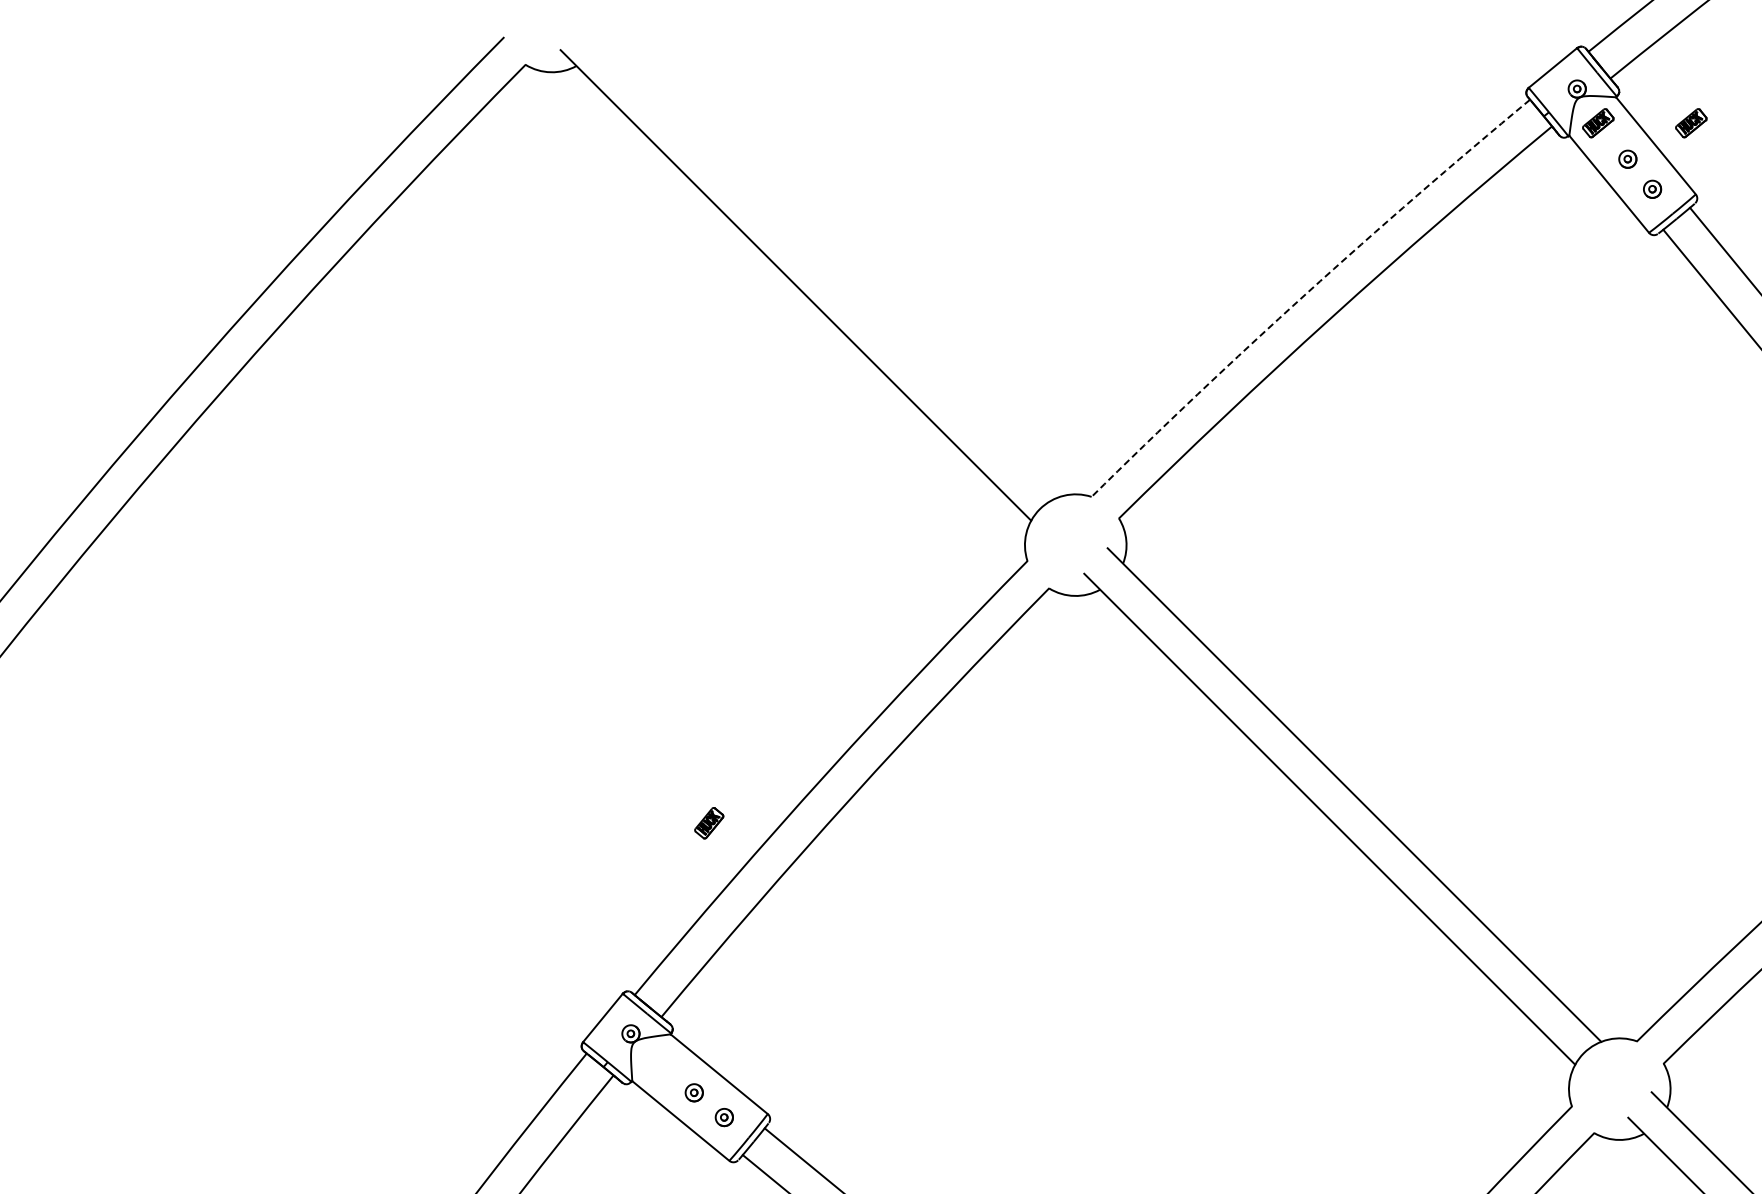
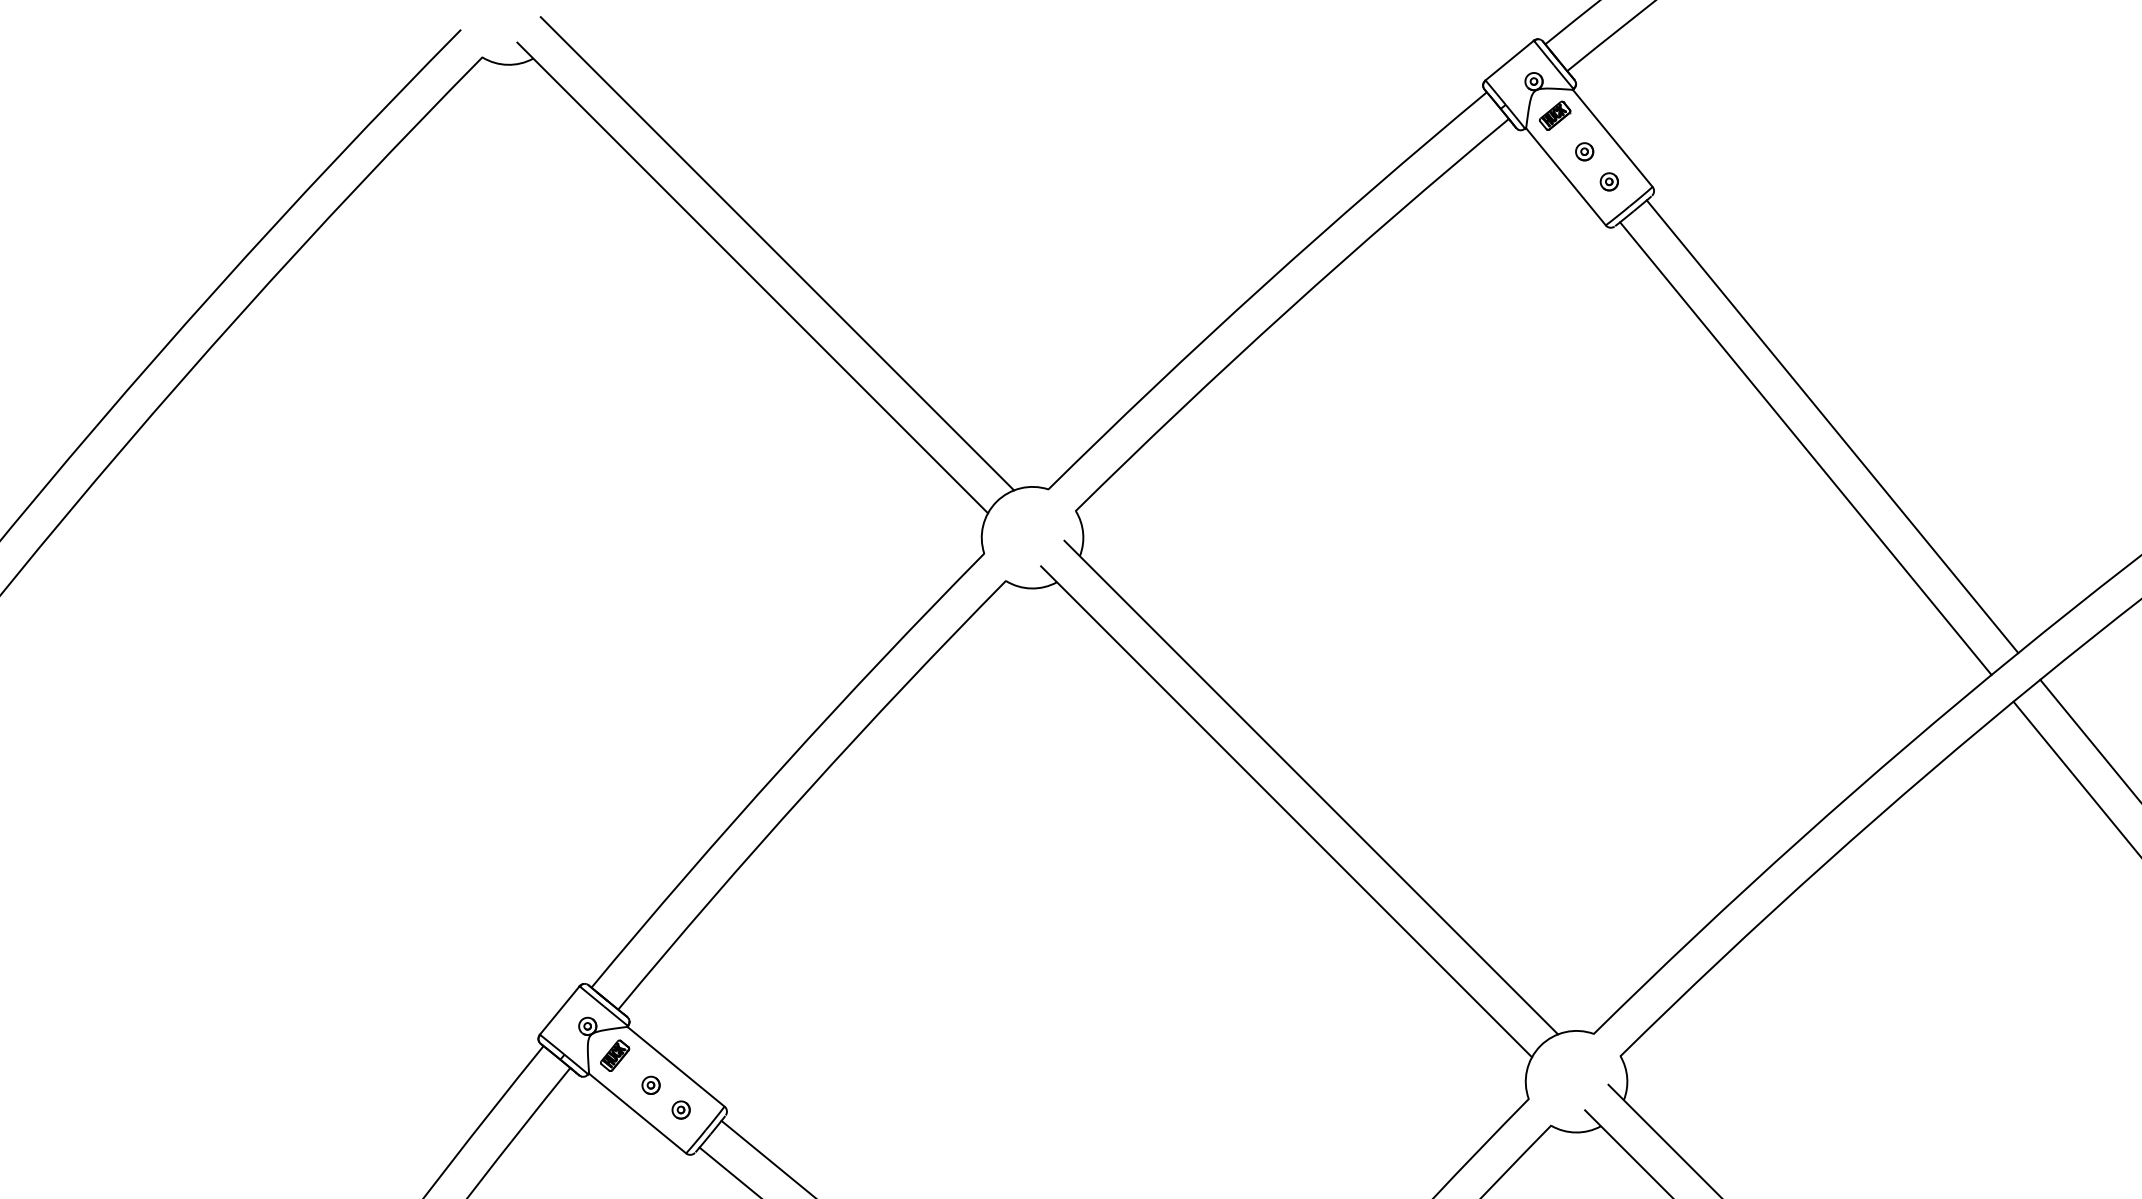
part: (1690, 122) -> (1647, 115), removed
line: (820, 260) -> (777, 253), added
arc: (1306, 293) -> (1263, 286), dashed -> solid
part: (709, 822) -> (615, 1055), moved

